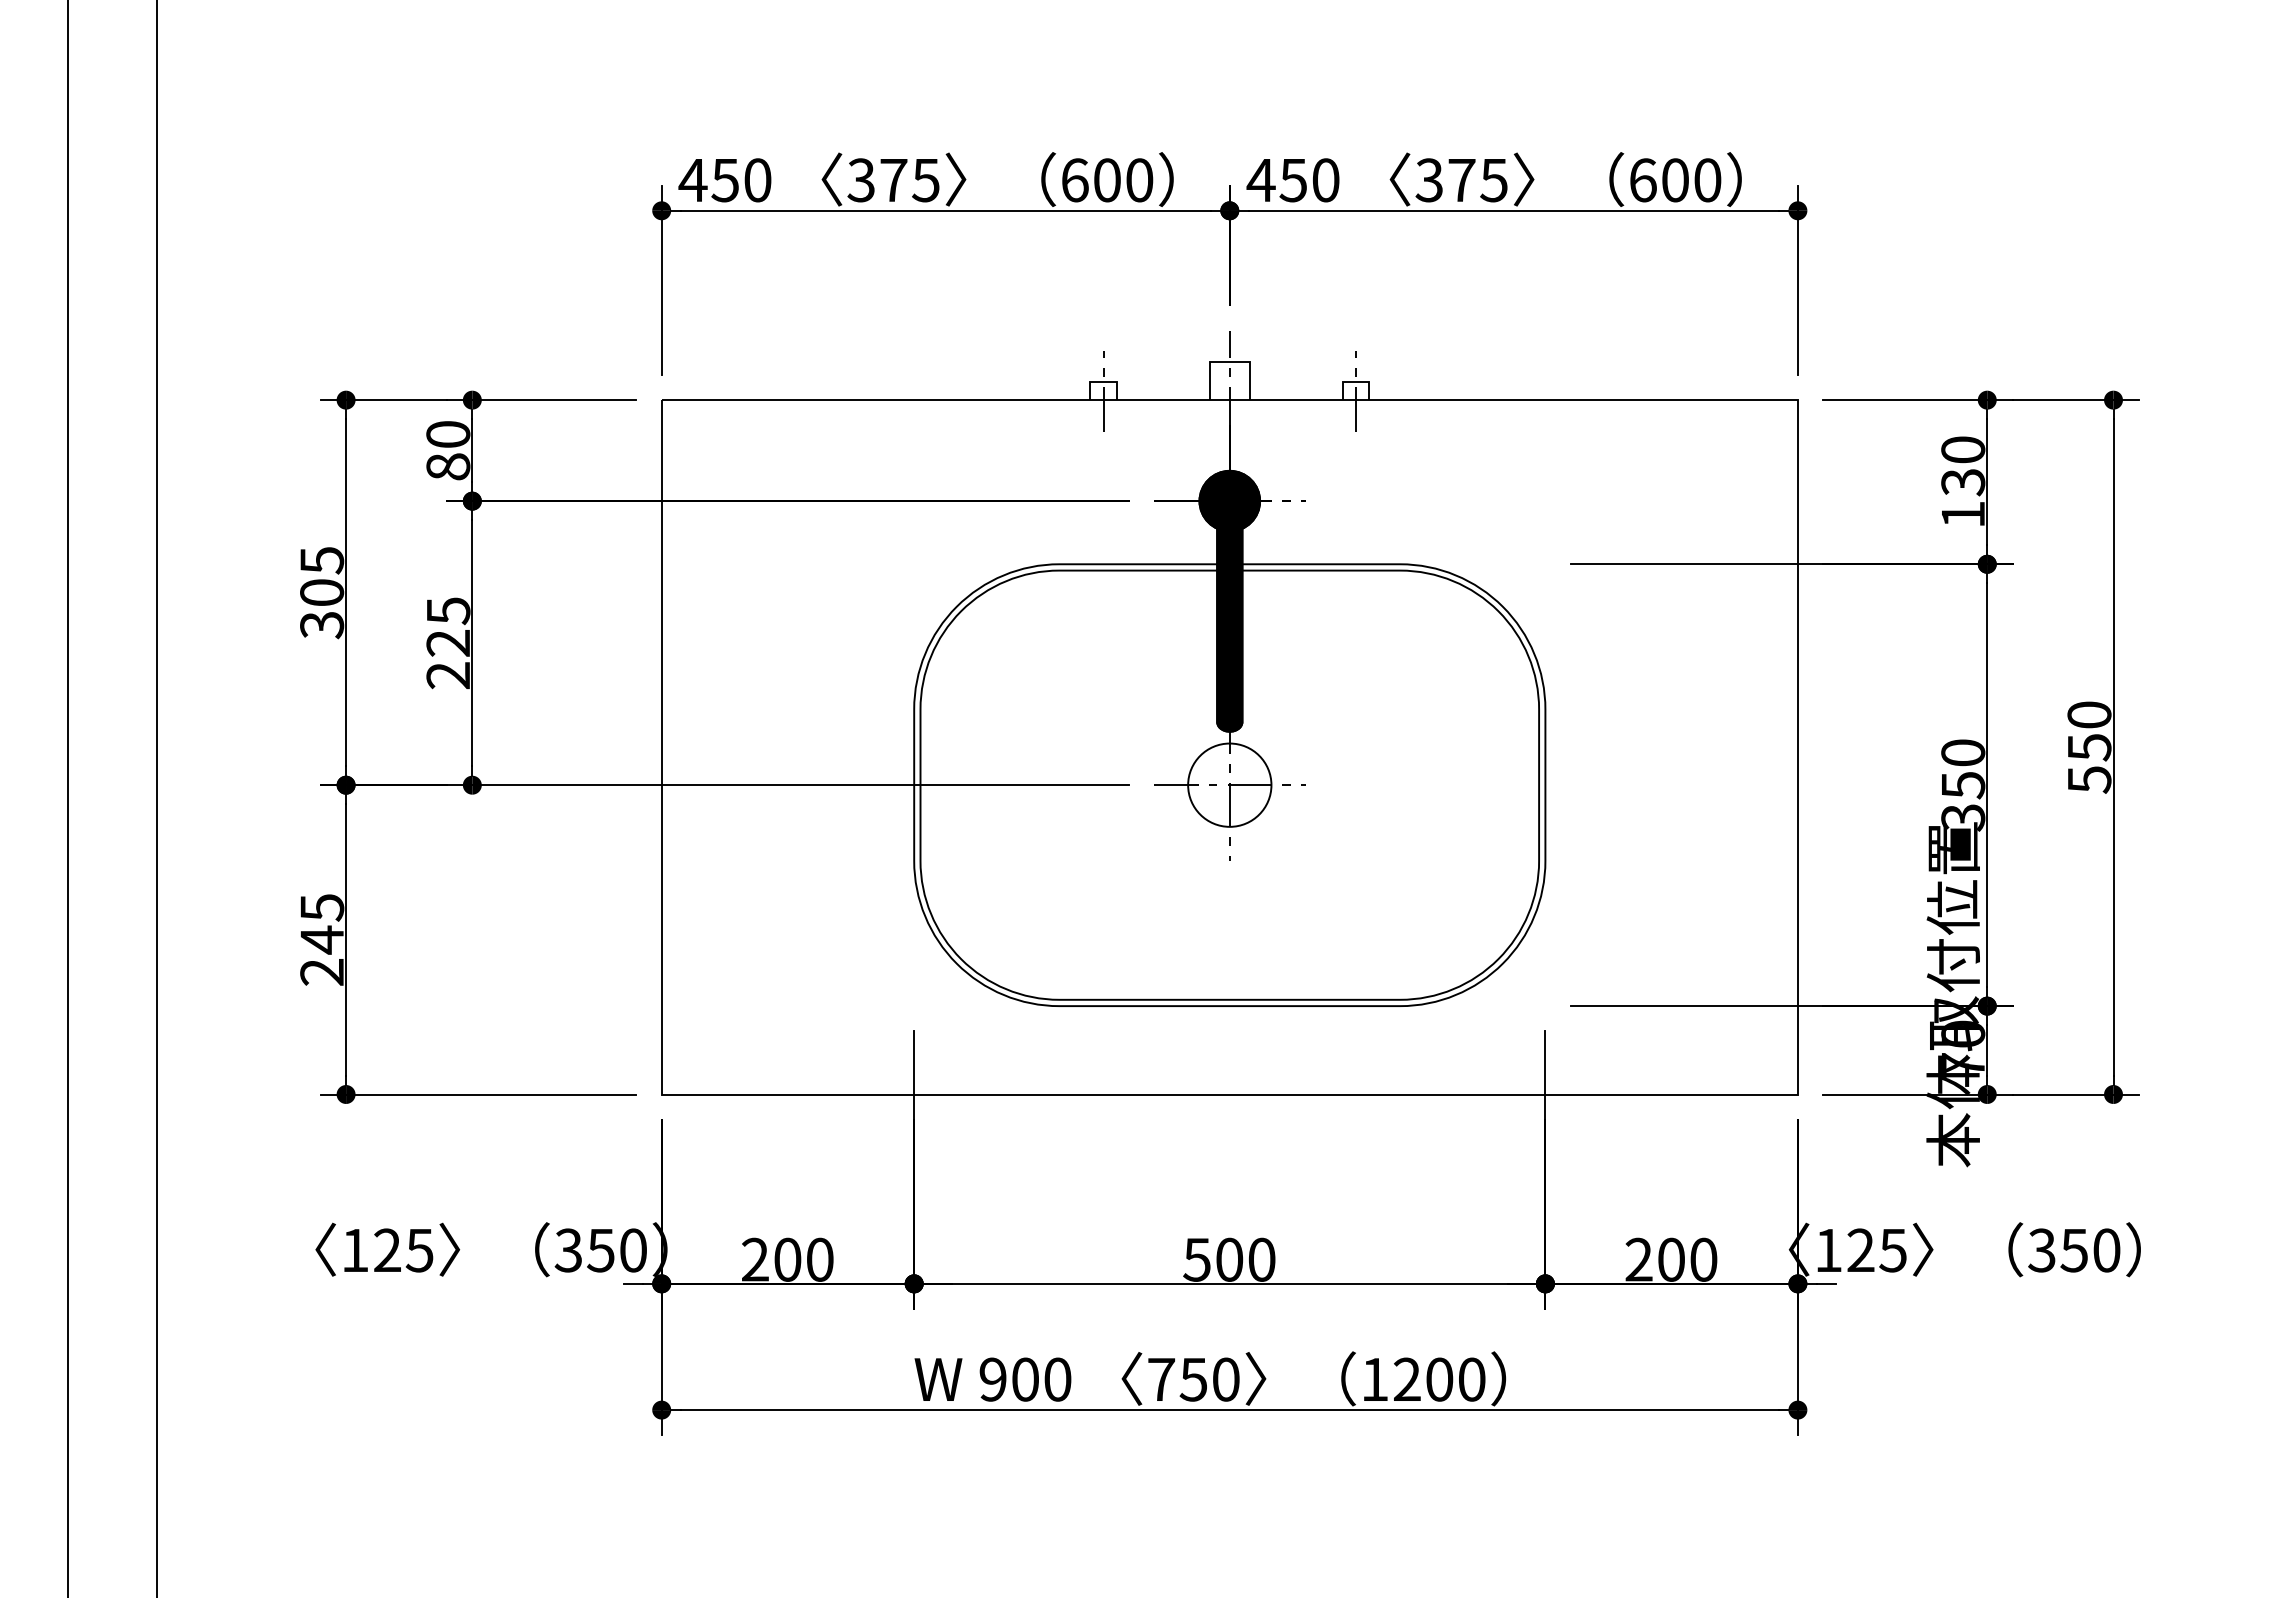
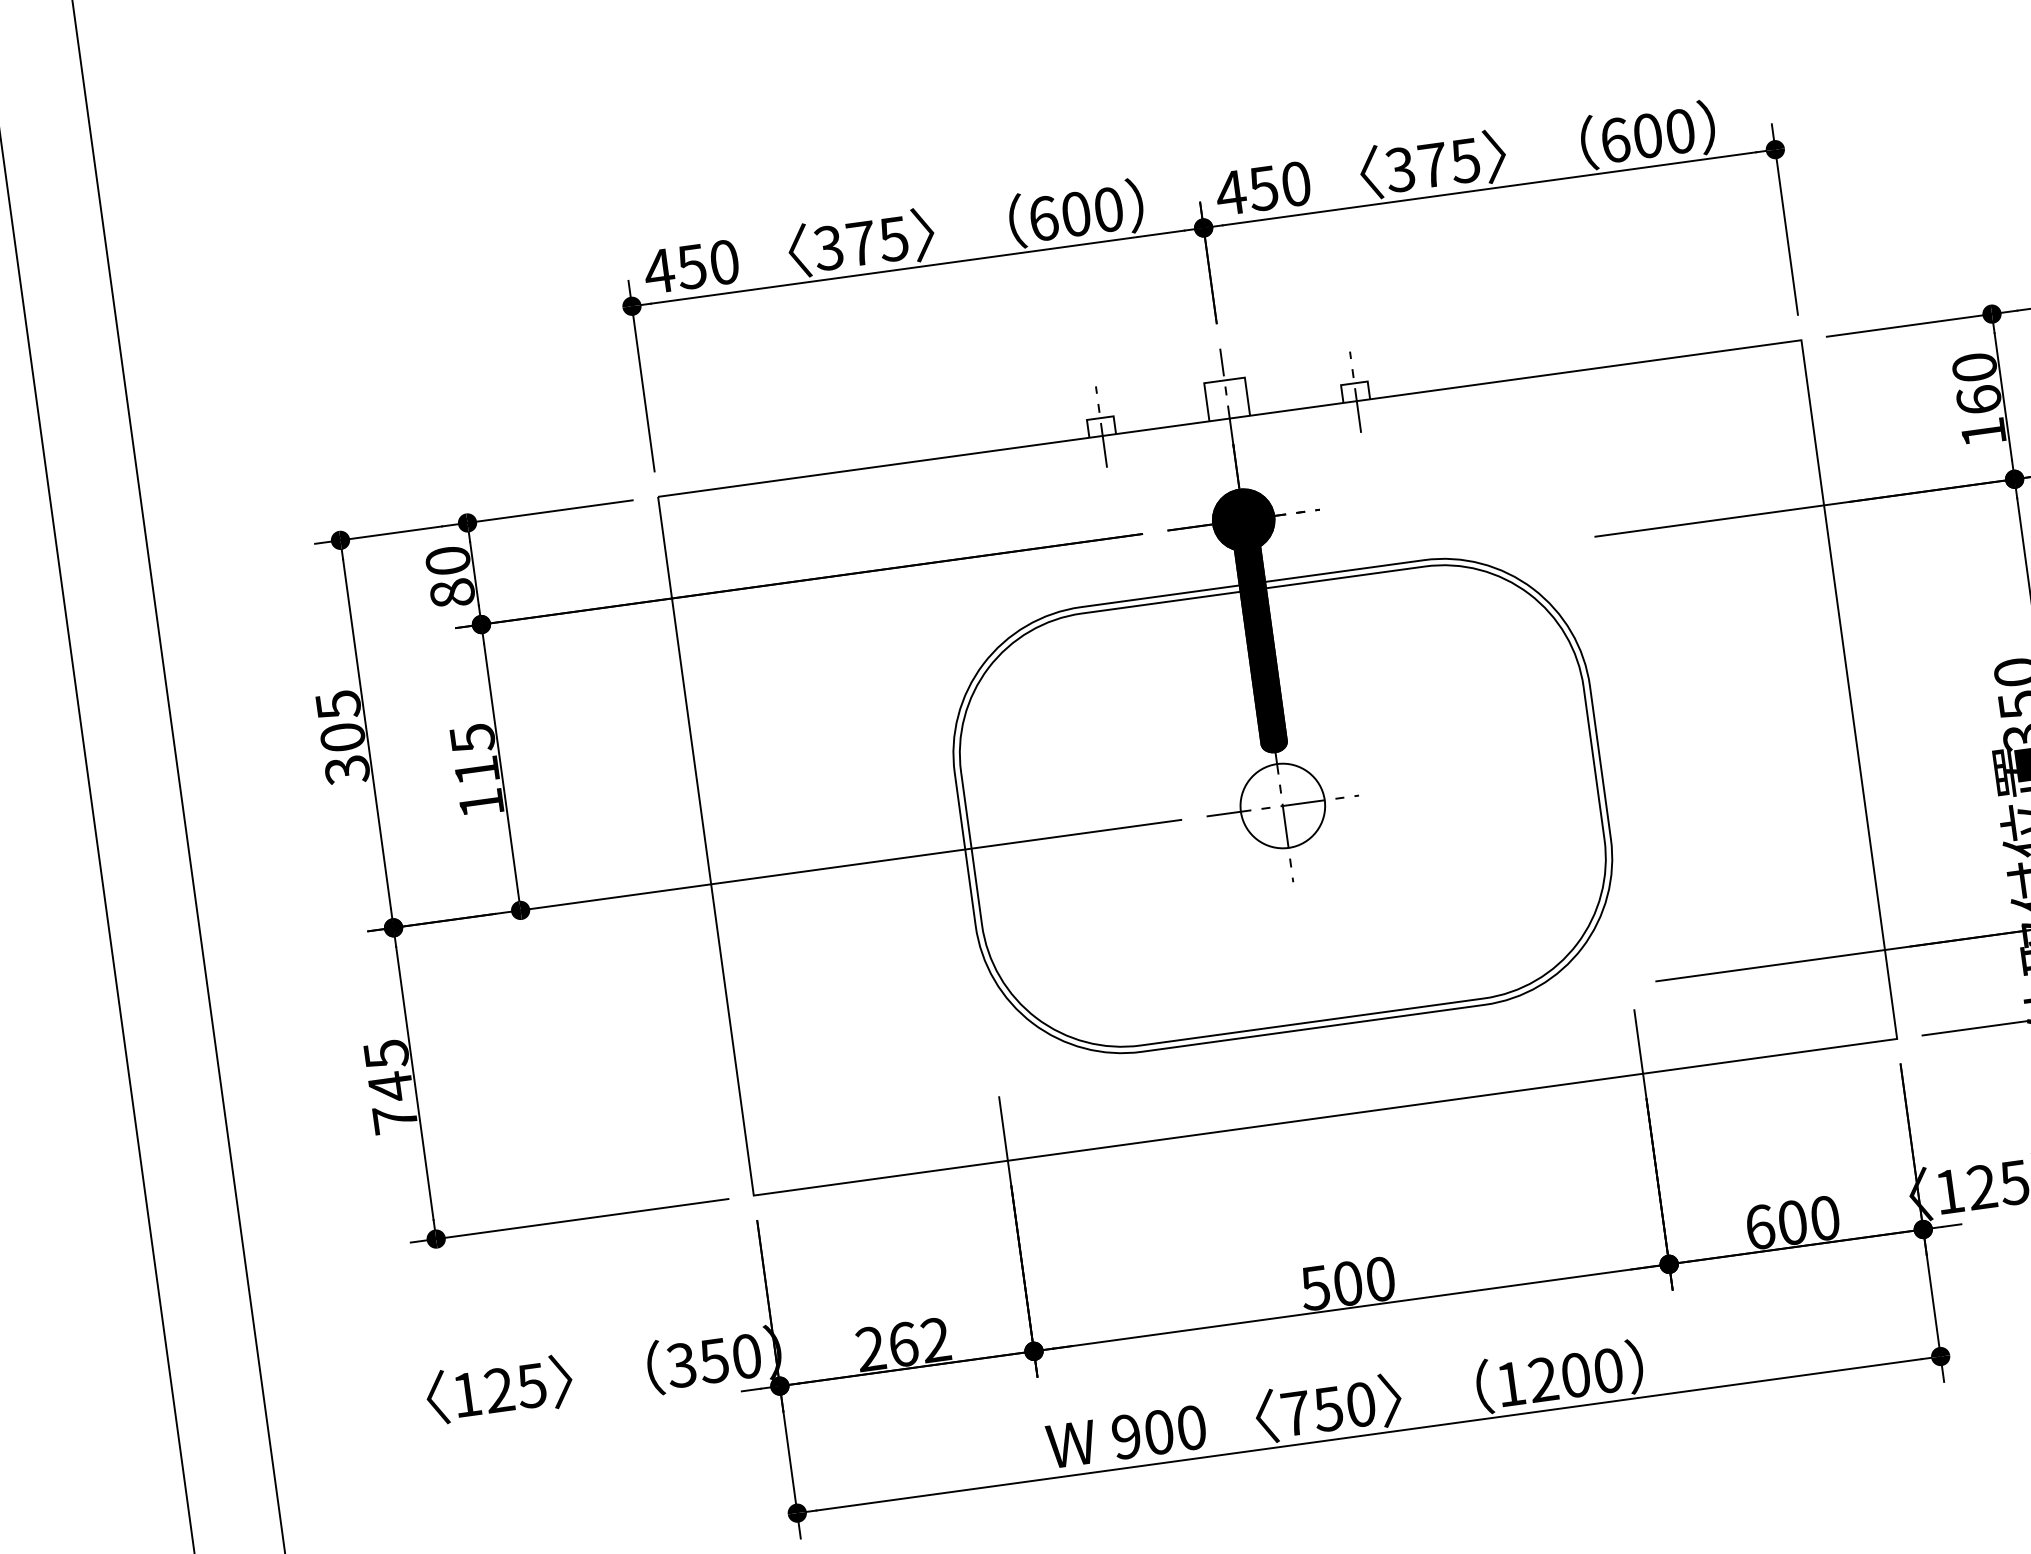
text: (1963, 482) -> (1979, 400), 130 -> 160
text: (447, 659) -> (478, 787), 225 -> 115
text: (321, 971) -> (394, 1118), 245 -> 745
text: (803, 1259) -> (919, 1342), 200 -> 262
text: (1638, 1259) -> (1759, 1226), 200 -> 600

